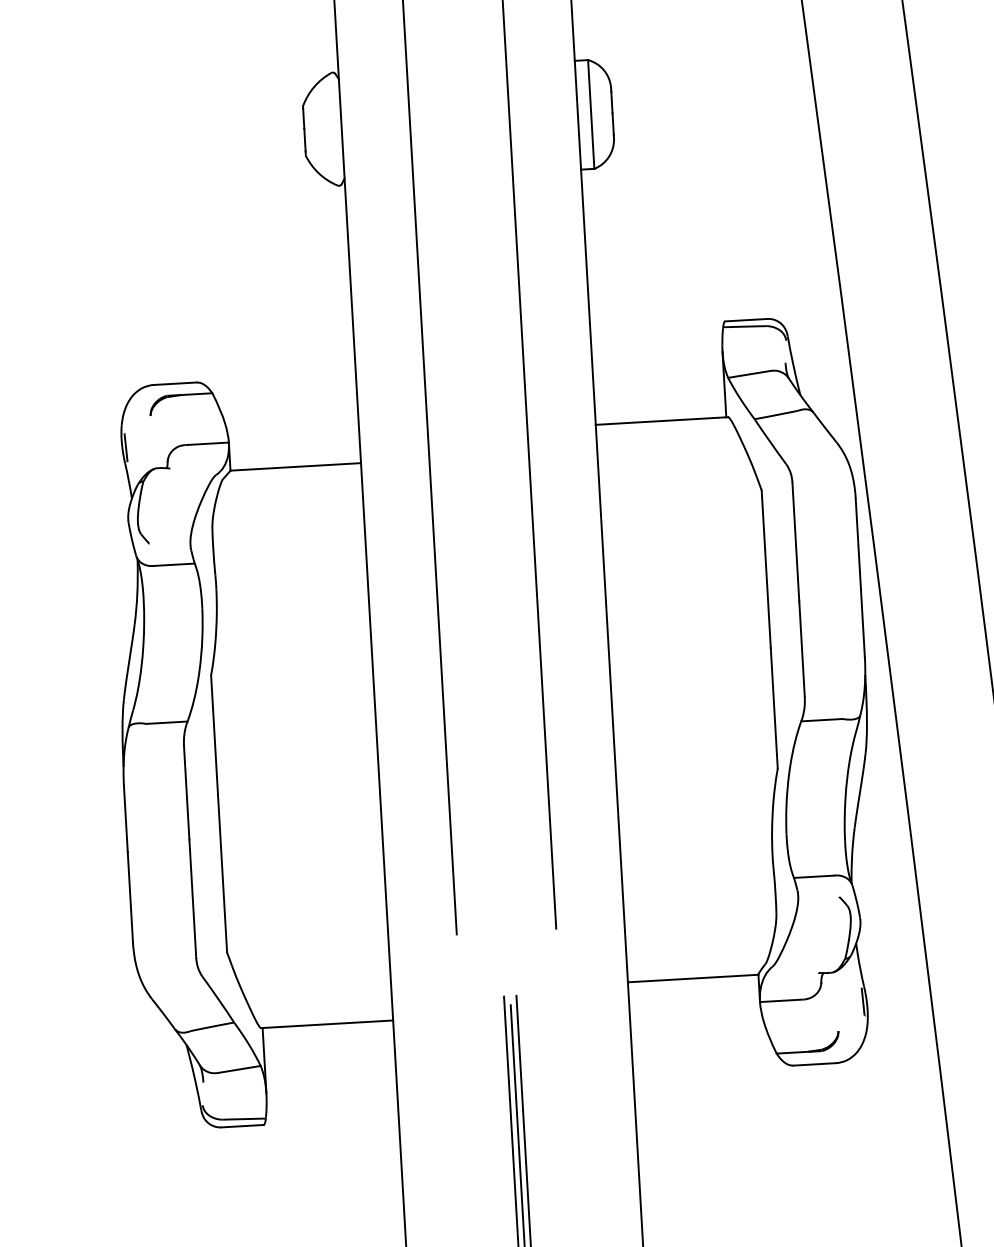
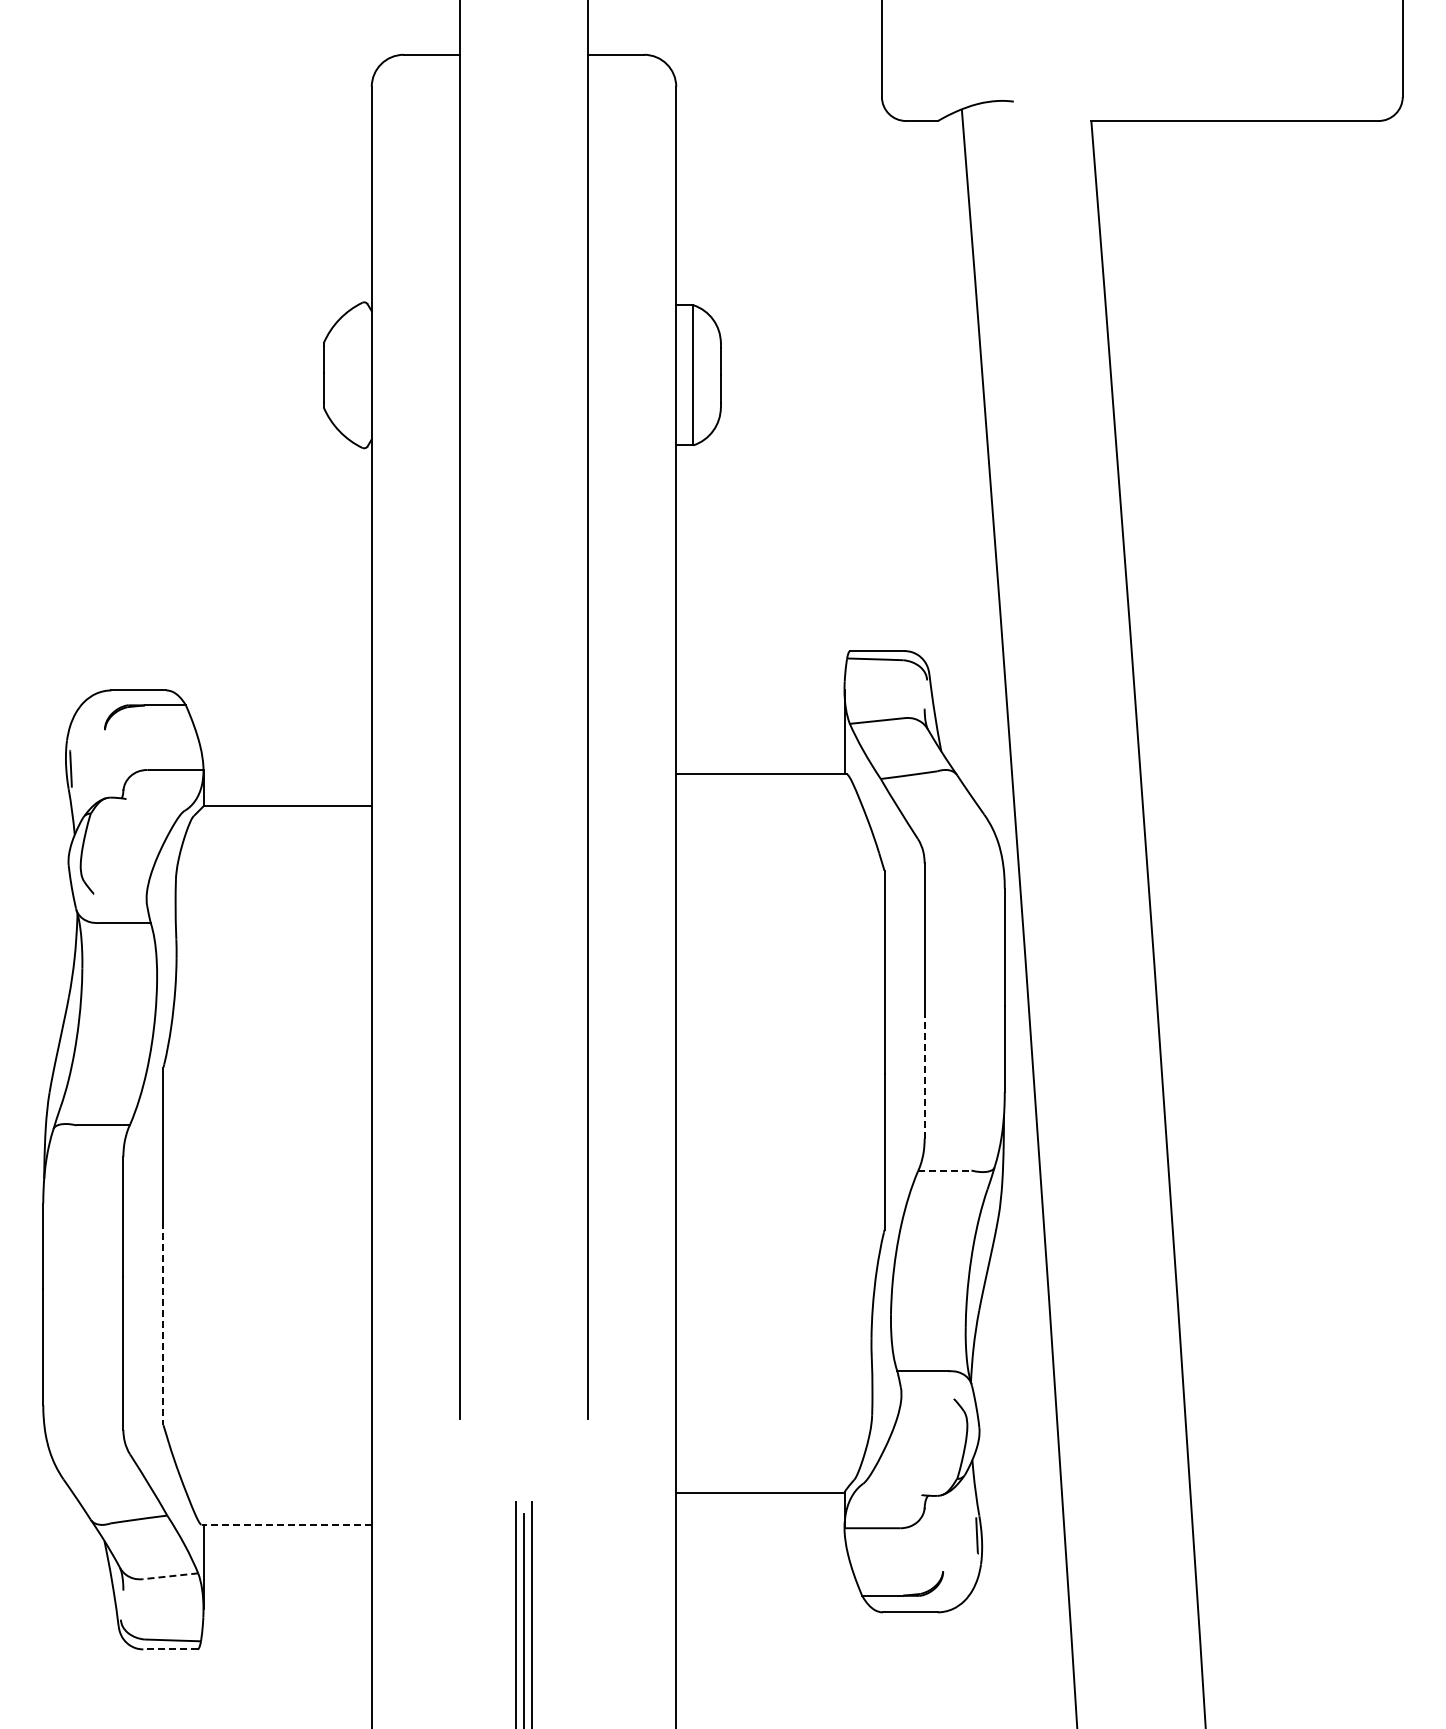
line: (801, 648) -> (924, 1076), solid -> dashed
line: (821, 720) -> (944, 1170), solid -> dashed
line: (222, 873) -> (163, 1323), solid -> dashed
line: (326, 1024) -> (286, 1524), solid -> dashed
line: (239, 1069) -> (170, 1576), solid -> dashed
line: (242, 1126) -> (170, 1649), solid -> dashed

